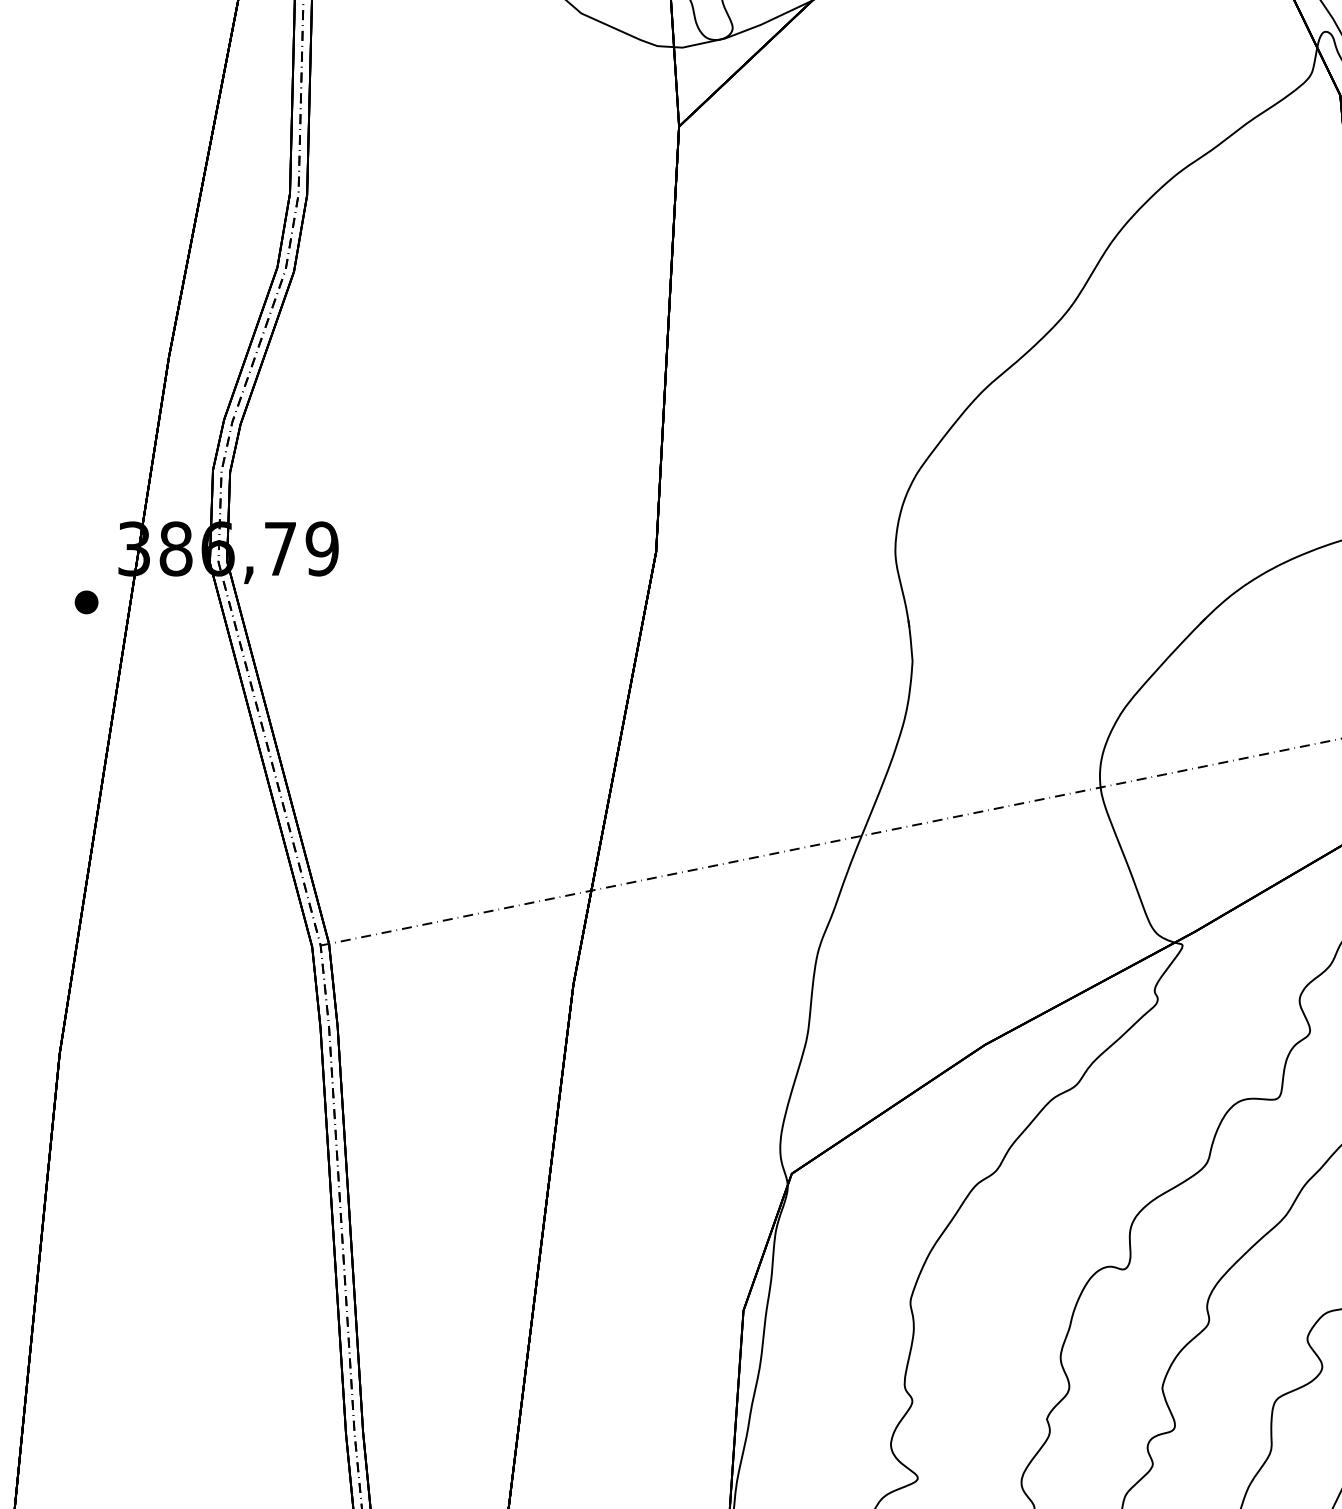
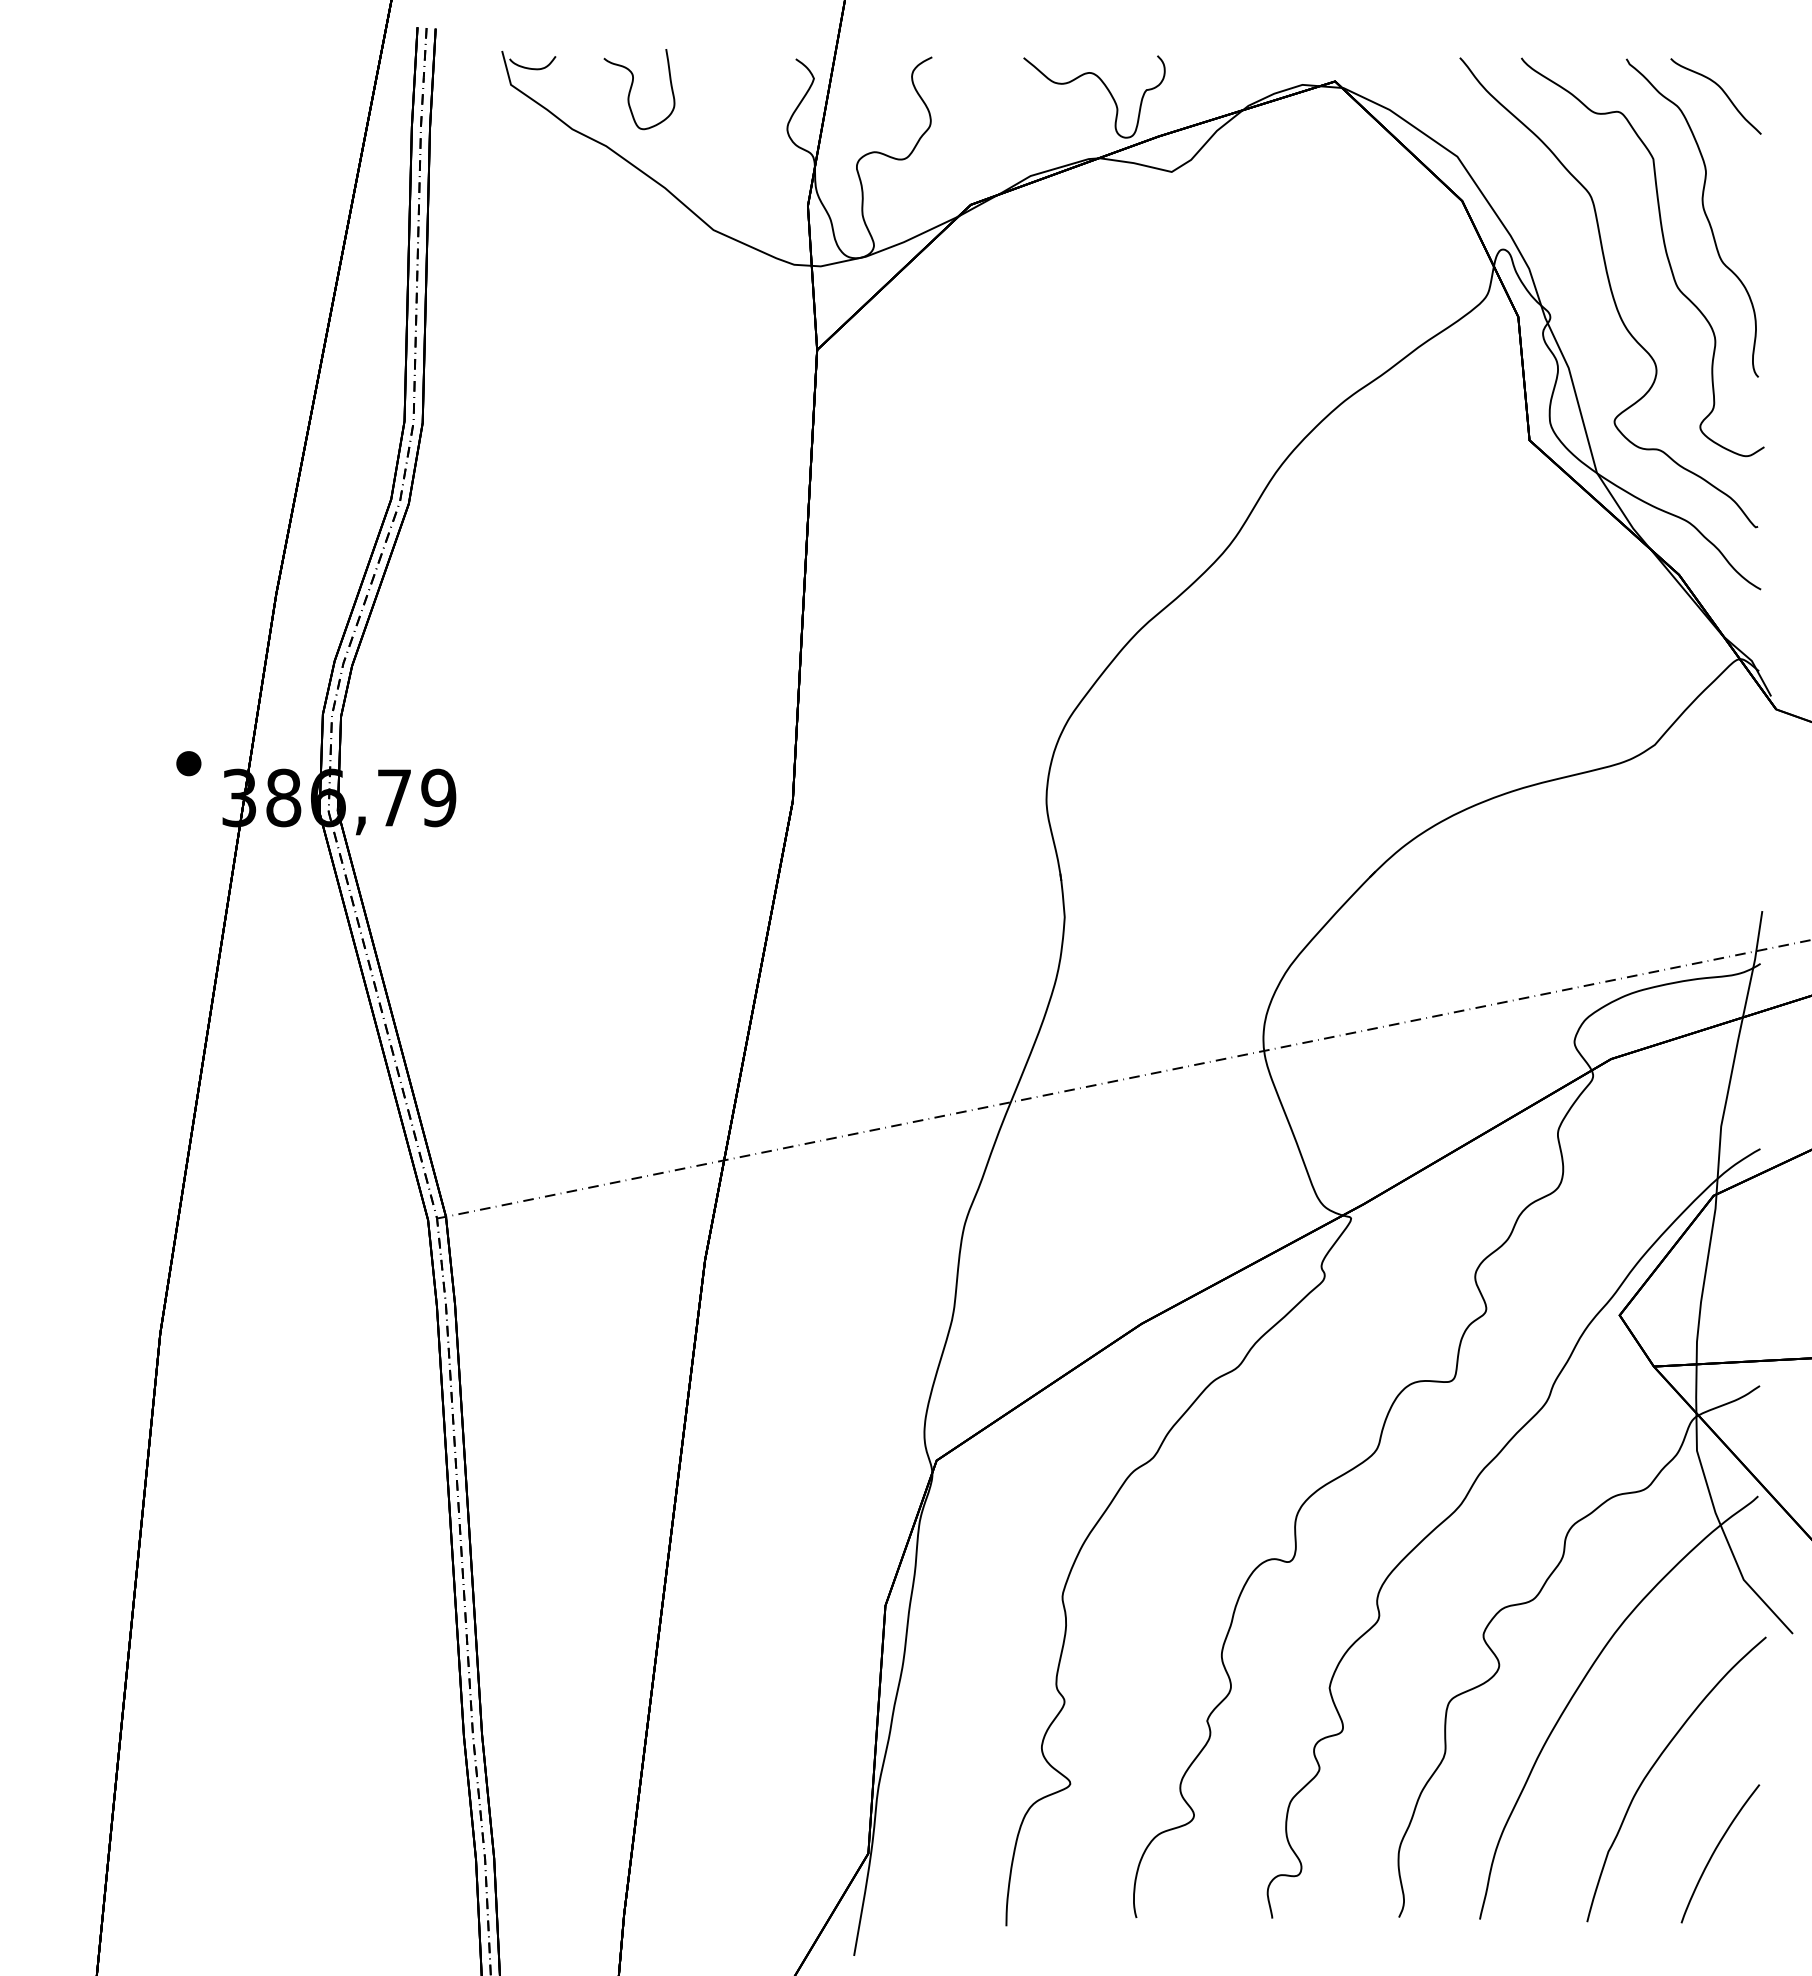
part: (86, 602) -> (188, 763), moved

